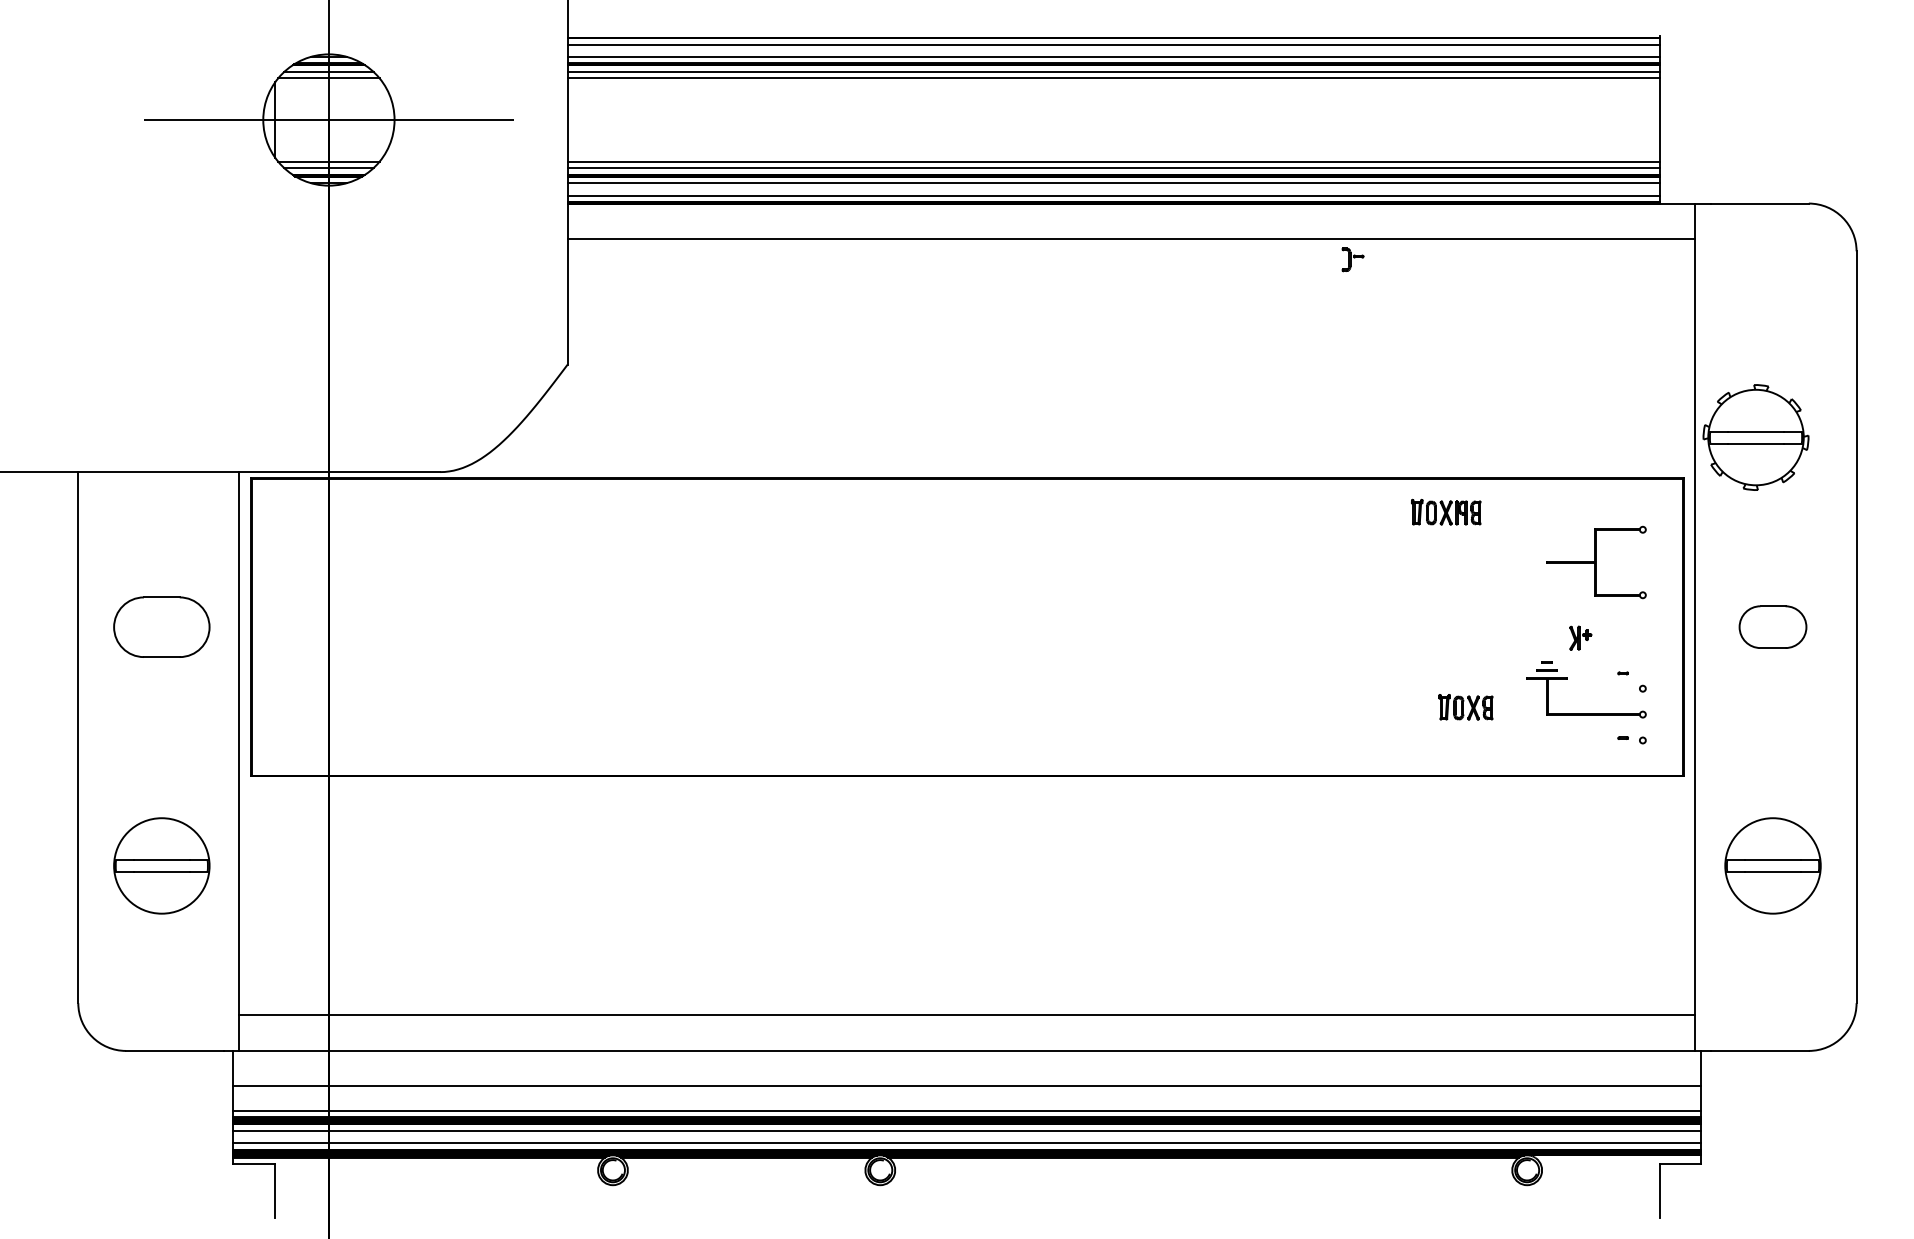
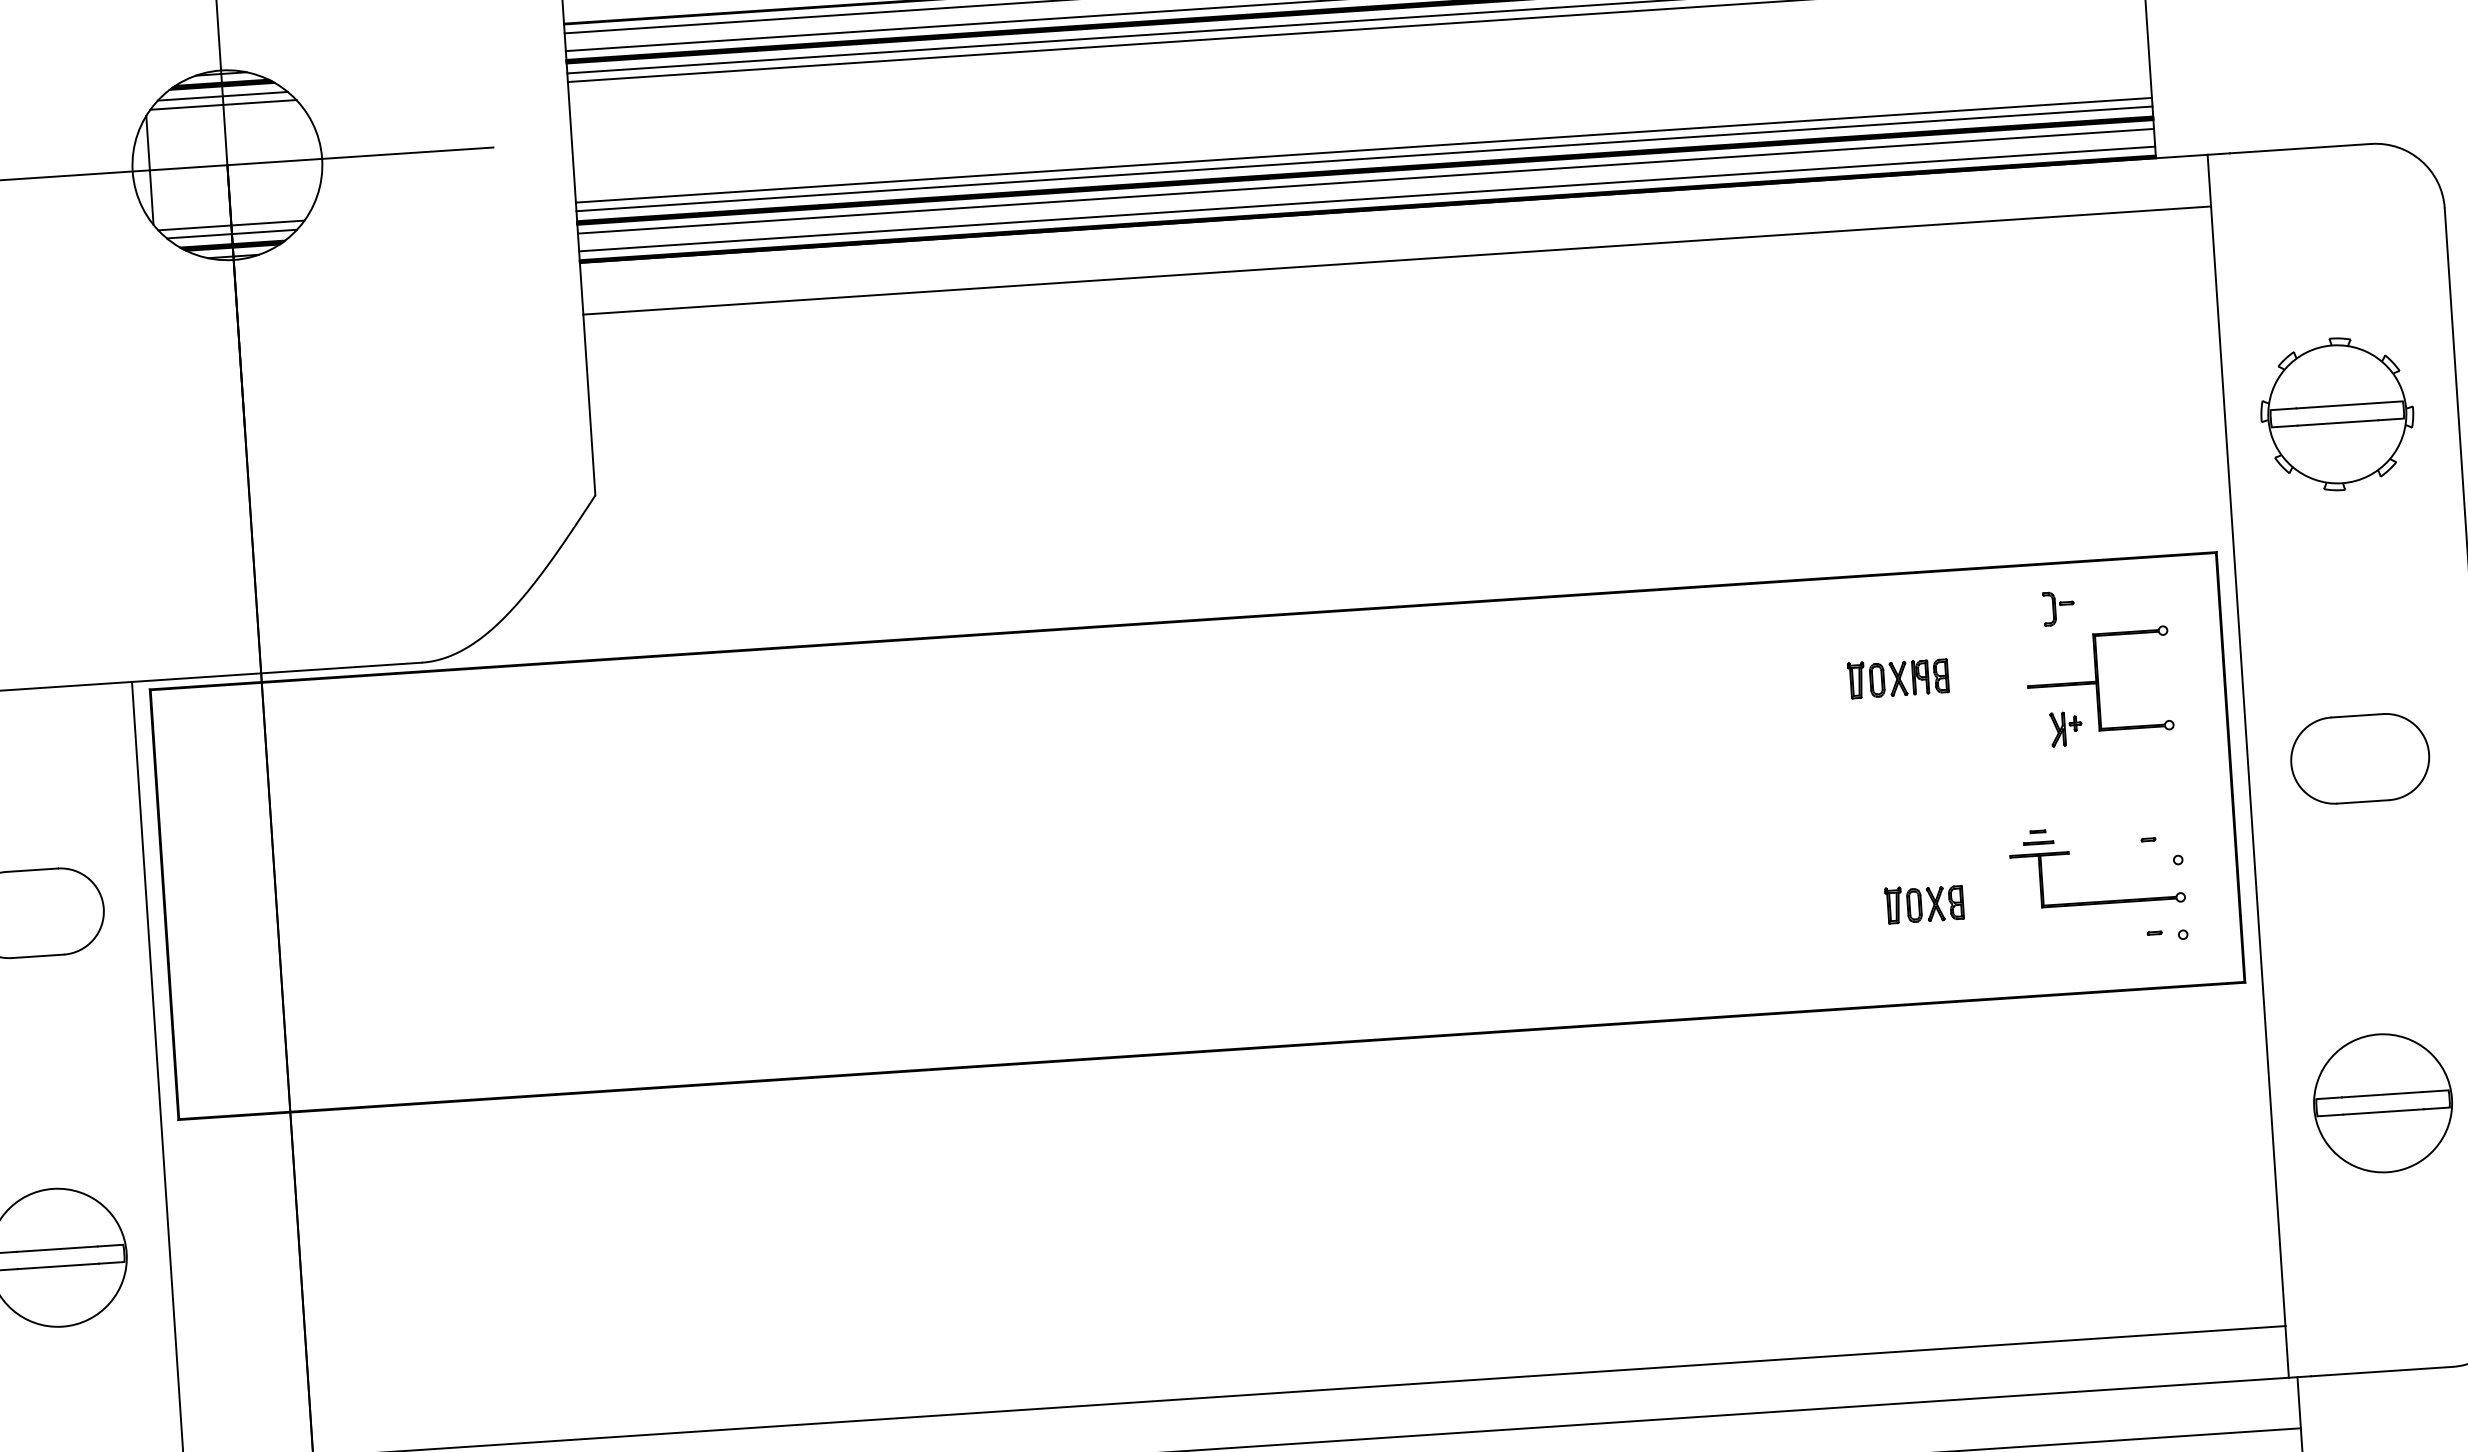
part: (1352, 259) -> (2058, 608), moved
part: (1755, 437) -> (2336, 414), moved
part: (1446, 511) -> (1898, 676), moved
part: (1772, 626) -> (2359, 757), size x1.43
part: (1580, 637) -> (2066, 728), moved

